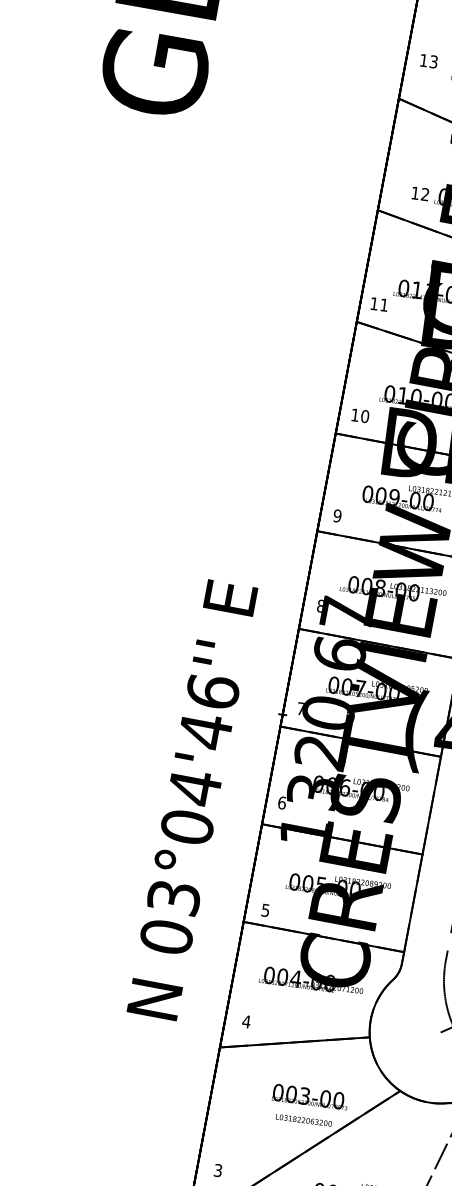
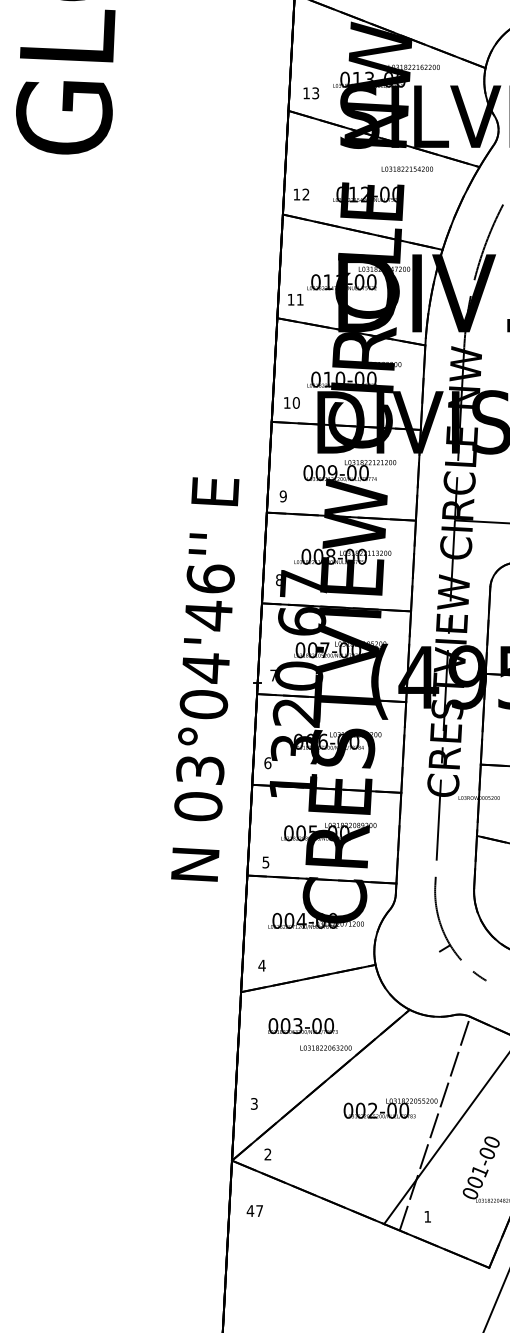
text: (429, 61) -> (311, 93), moved
text: (420, 193) -> (301, 194), moved
text: (192, 800) -> (205, 679), moved
text: (309, 1097) -> (302, 1026), moved

